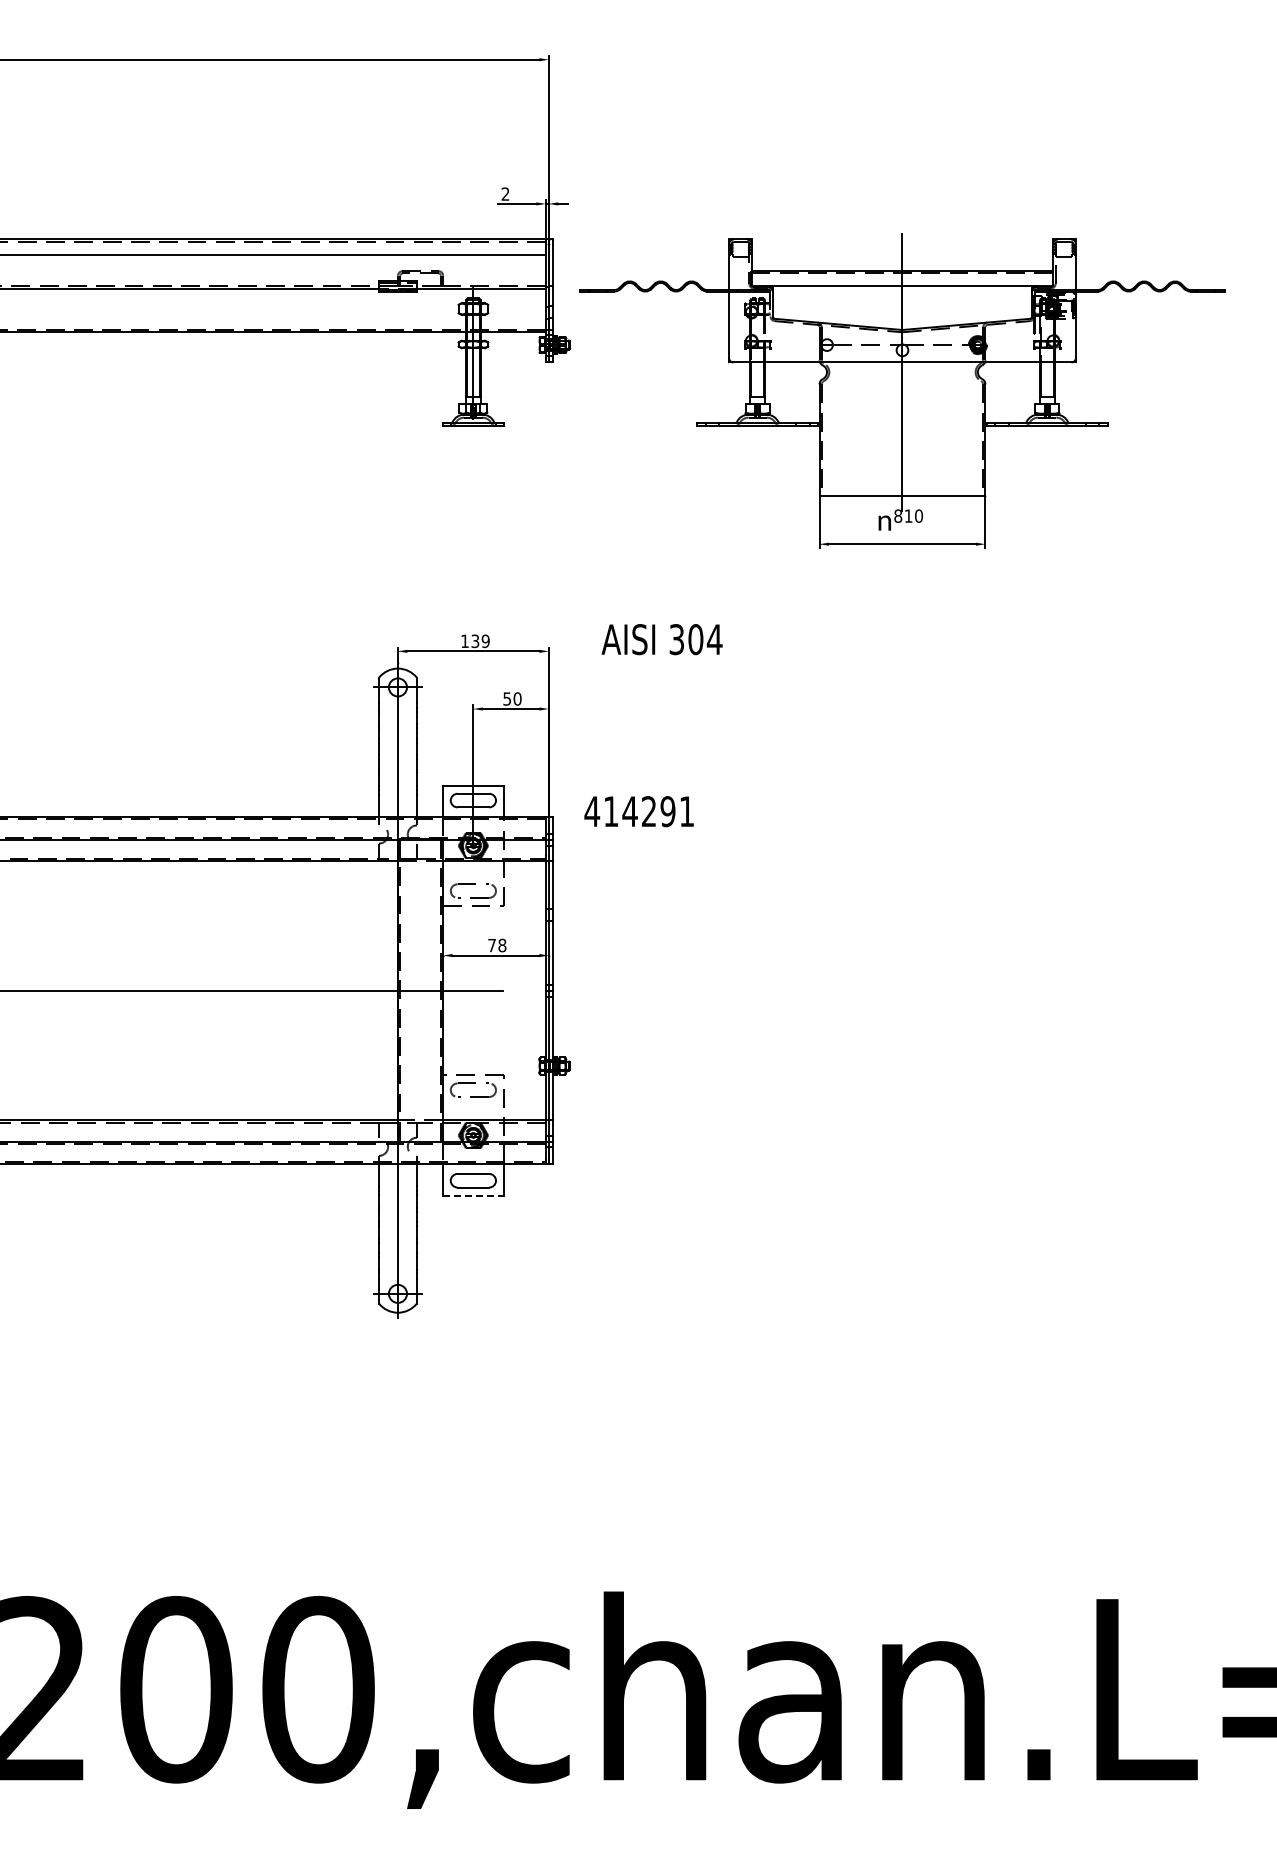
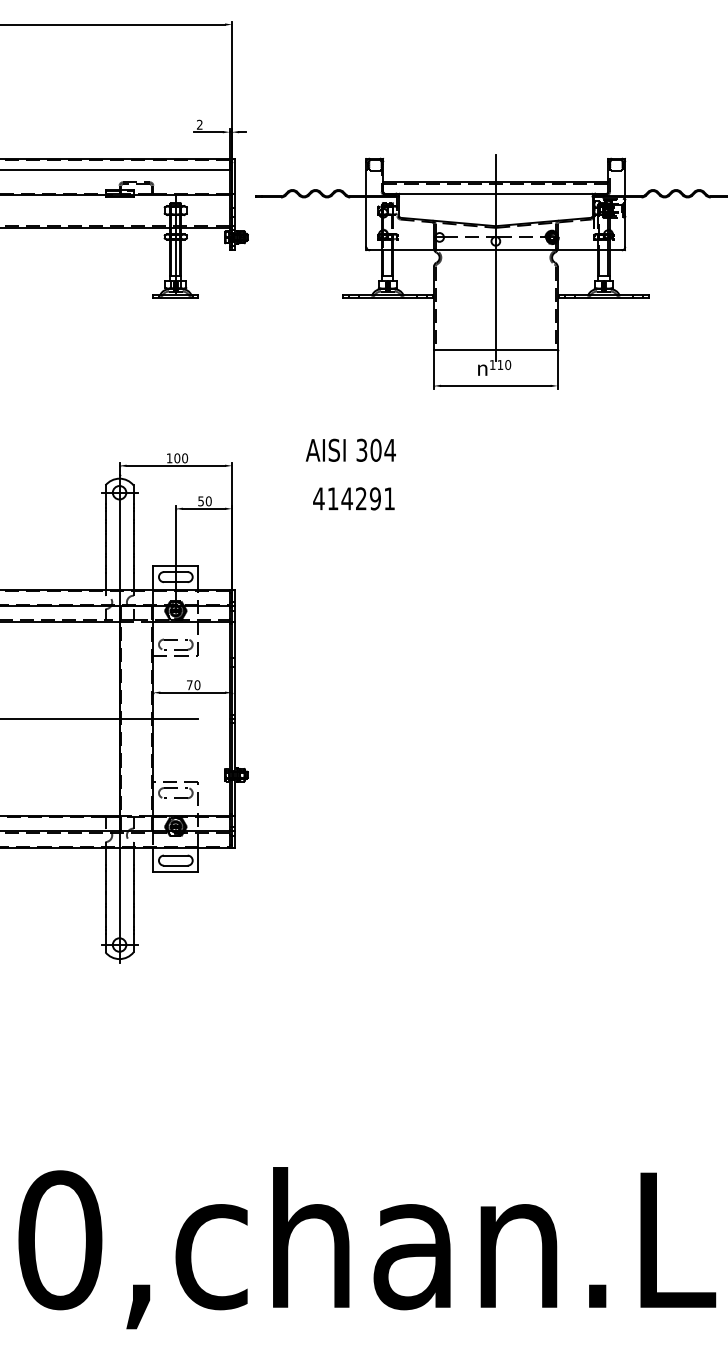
text: (898, 515) -> (492, 364), 810 -> 110
text: (661, 639) -> (350, 450), moved
text: (480, 641) -> (181, 458), 139 -> 100
text: (638, 811) -> (353, 498), moved
text: (502, 945) -> (197, 685), 78 -> 70
line: (473, 1195) -> (175, 871), dashed -> solid

